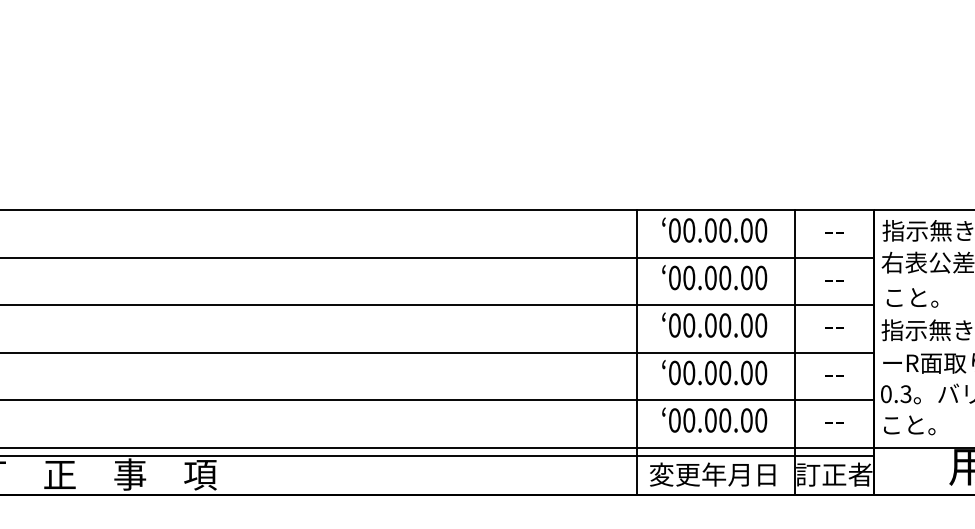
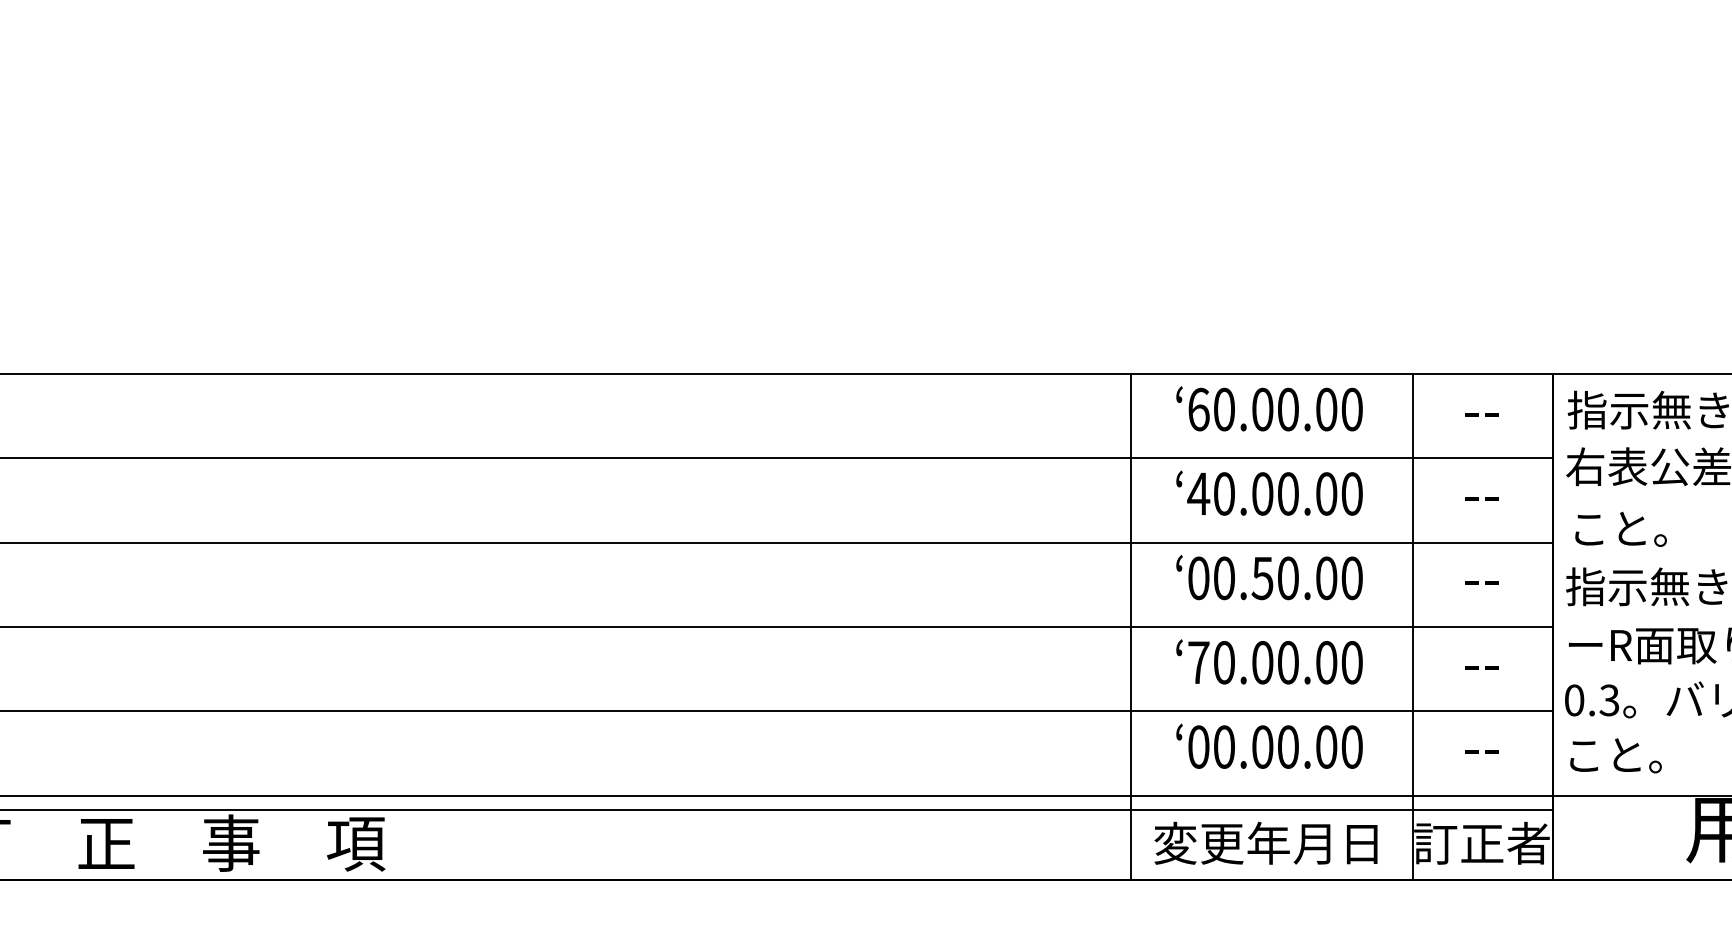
text: (674, 230) -> (1198, 409), 00.00.00 -> 60.00.00
text: (674, 277) -> (1198, 493), 00.00.00 -> 40.00.00
text: (710, 325) -> (1262, 578), 00.00.00 -> 00.50.00
text: (674, 372) -> (1198, 661), 00.00.00 -> 70.00.00

